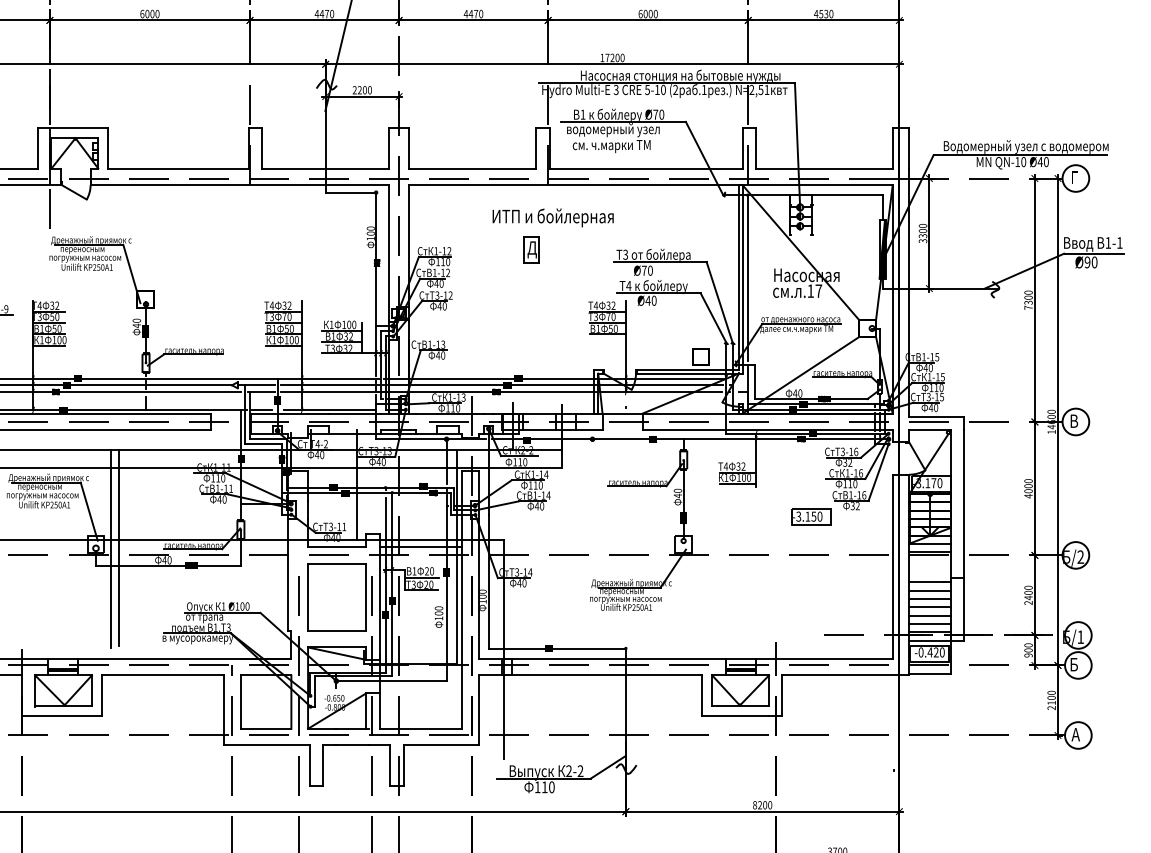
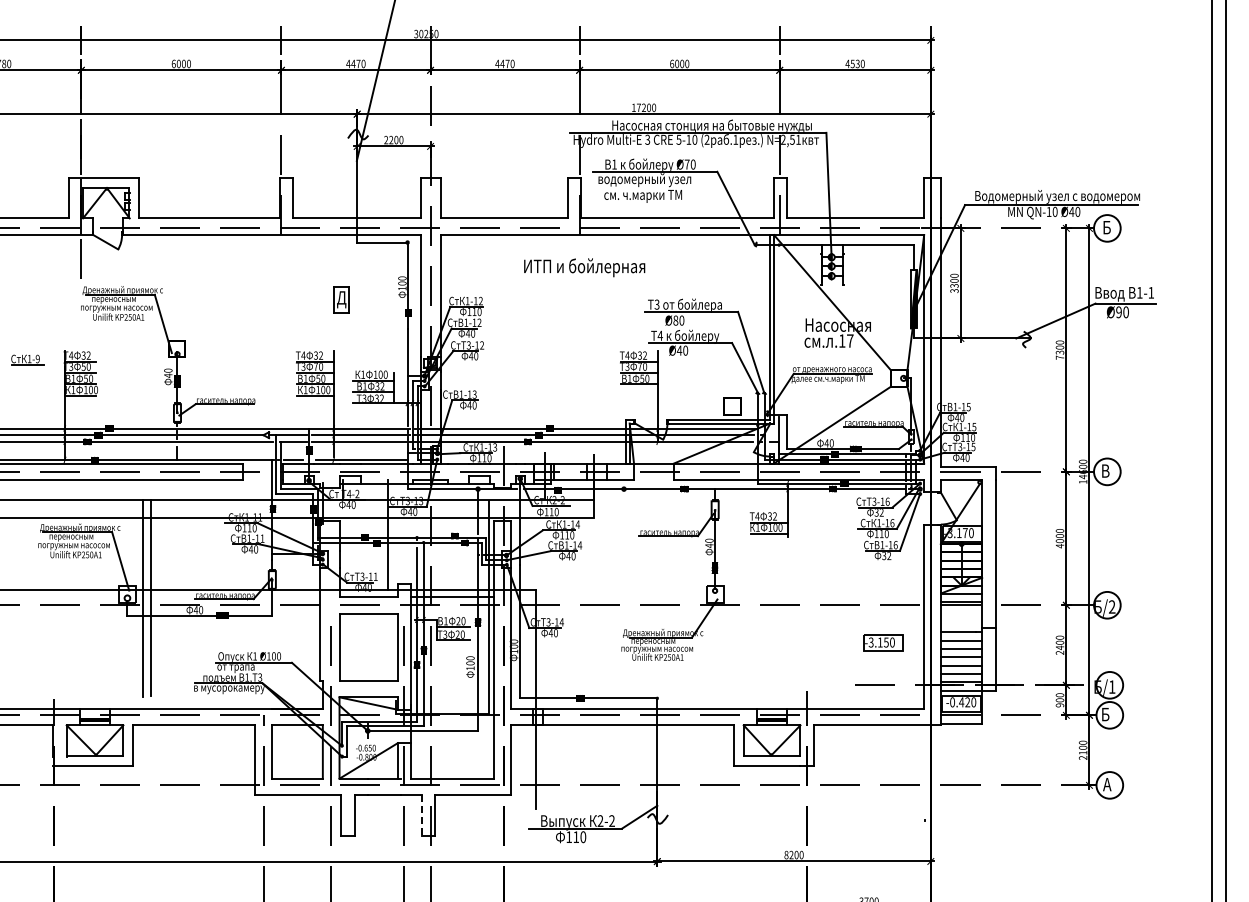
text: (1075, 177) -> (1106, 227), Г -> Б
part: (532, 249) -> (341, 299), moved
text: (644, 270) -> (675, 320), Ø70 -> Ø80
line: (748, 278) -> (779, 328), removed
part: (811, 516) -> (883, 642), moved
line: (390, 766) -> (421, 816), solid -> dashed

